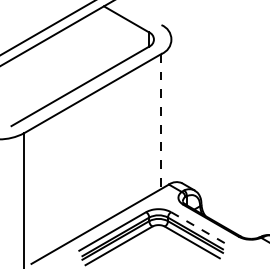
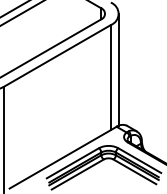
line: (171, 111) -> (118, 69), added
line: (161, 121) -> (110, 77), dashed -> solid
line: (198, 228) -> (139, 160), dashed -> solid

